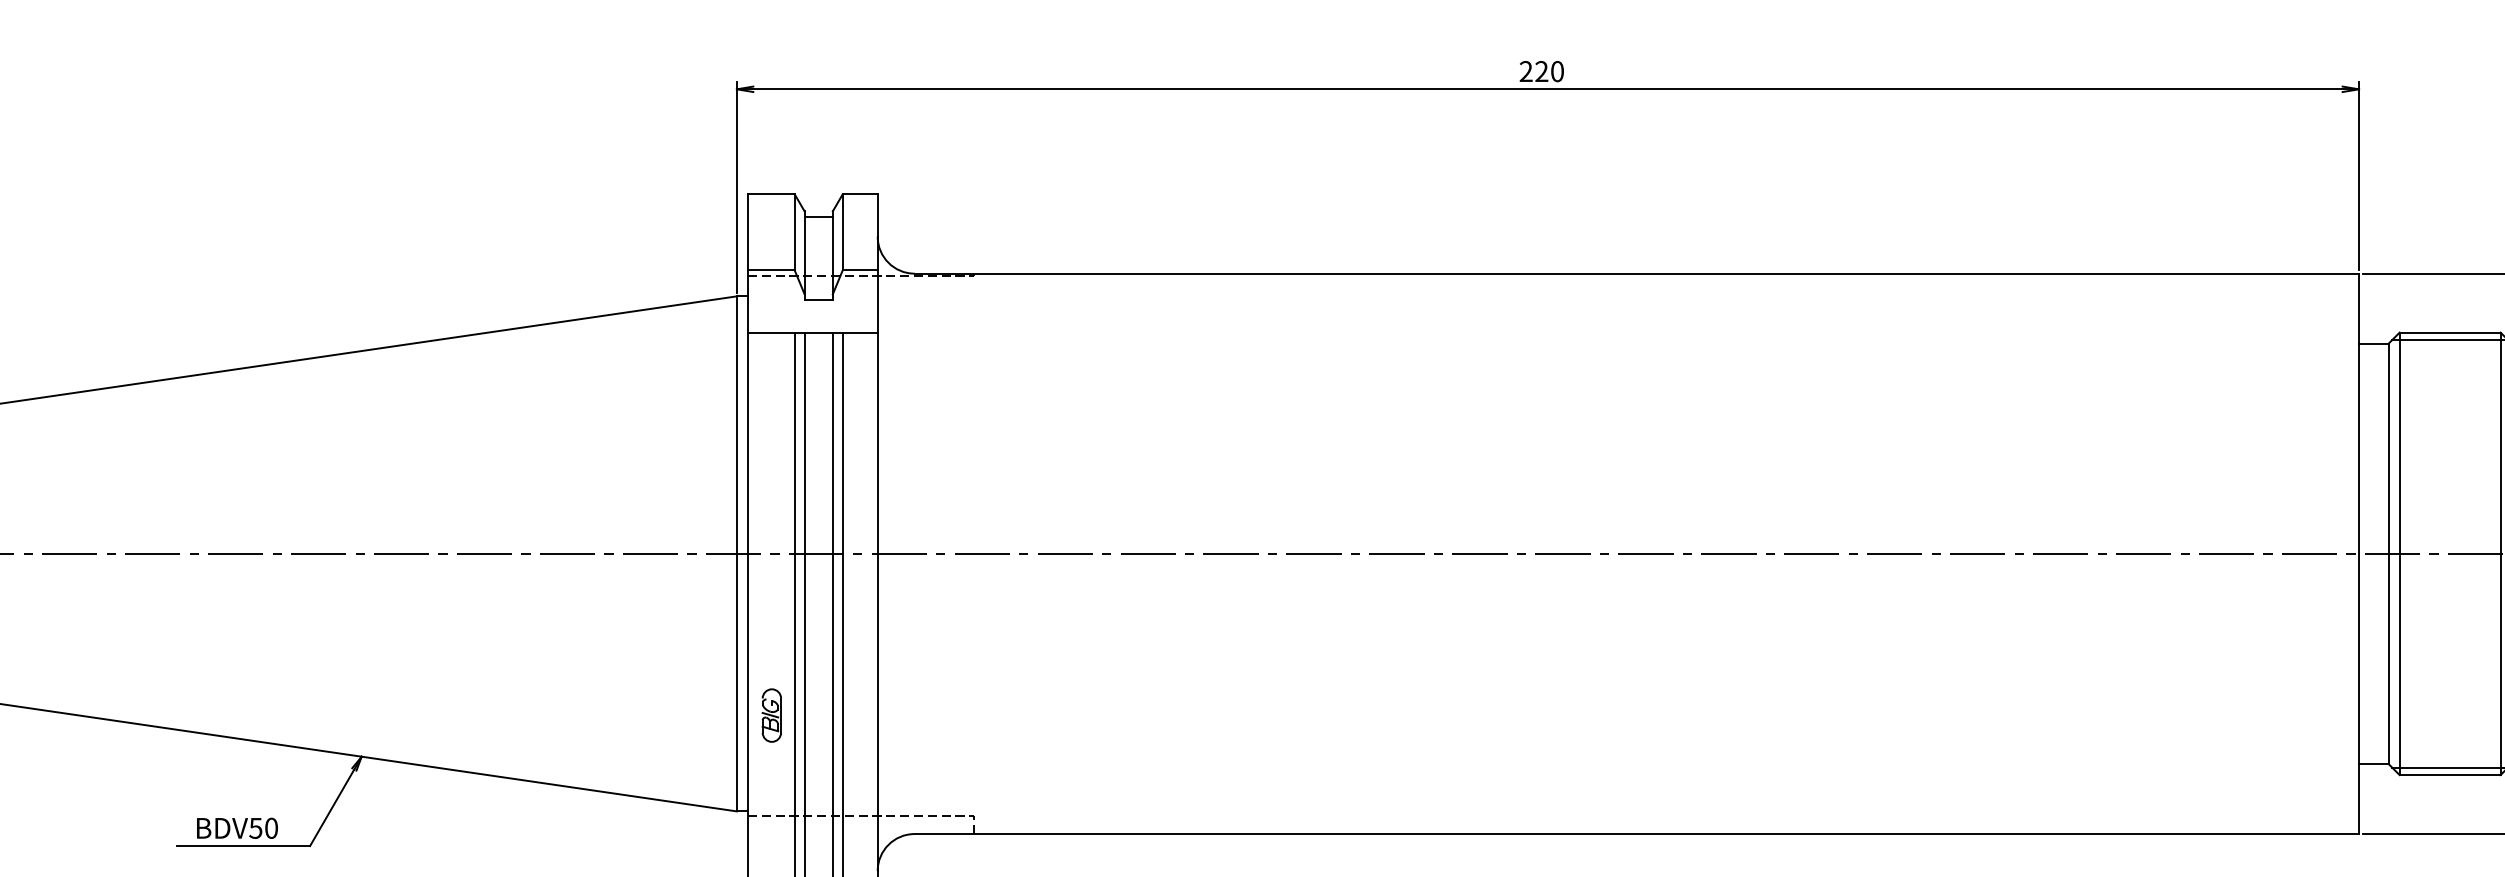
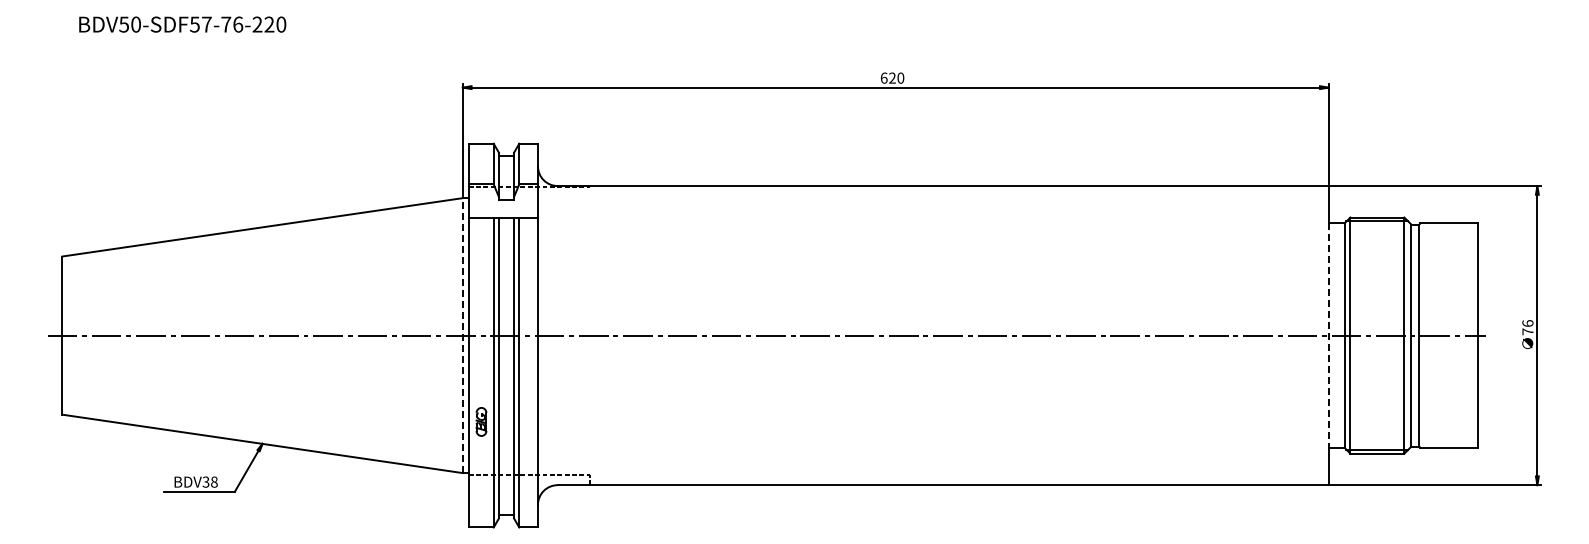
text: (1524, 70) -> (883, 77), 220 -> 620
line: (736, 553) -> (462, 335), solid -> dashed
line: (2358, 555) -> (1328, 336), solid -> dashed
text: (264, 827) -> (210, 481), BDV50 -> BDV38

